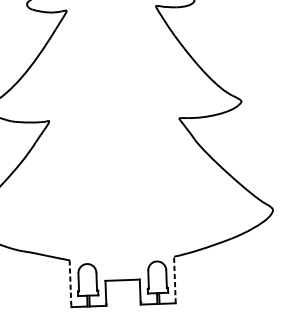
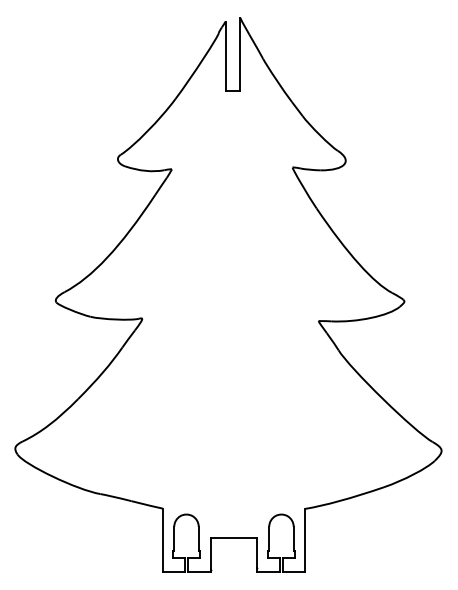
line: (174, 279) -> (304, 540), dashed -> solid
line: (70, 283) -> (163, 540), dashed -> solid

